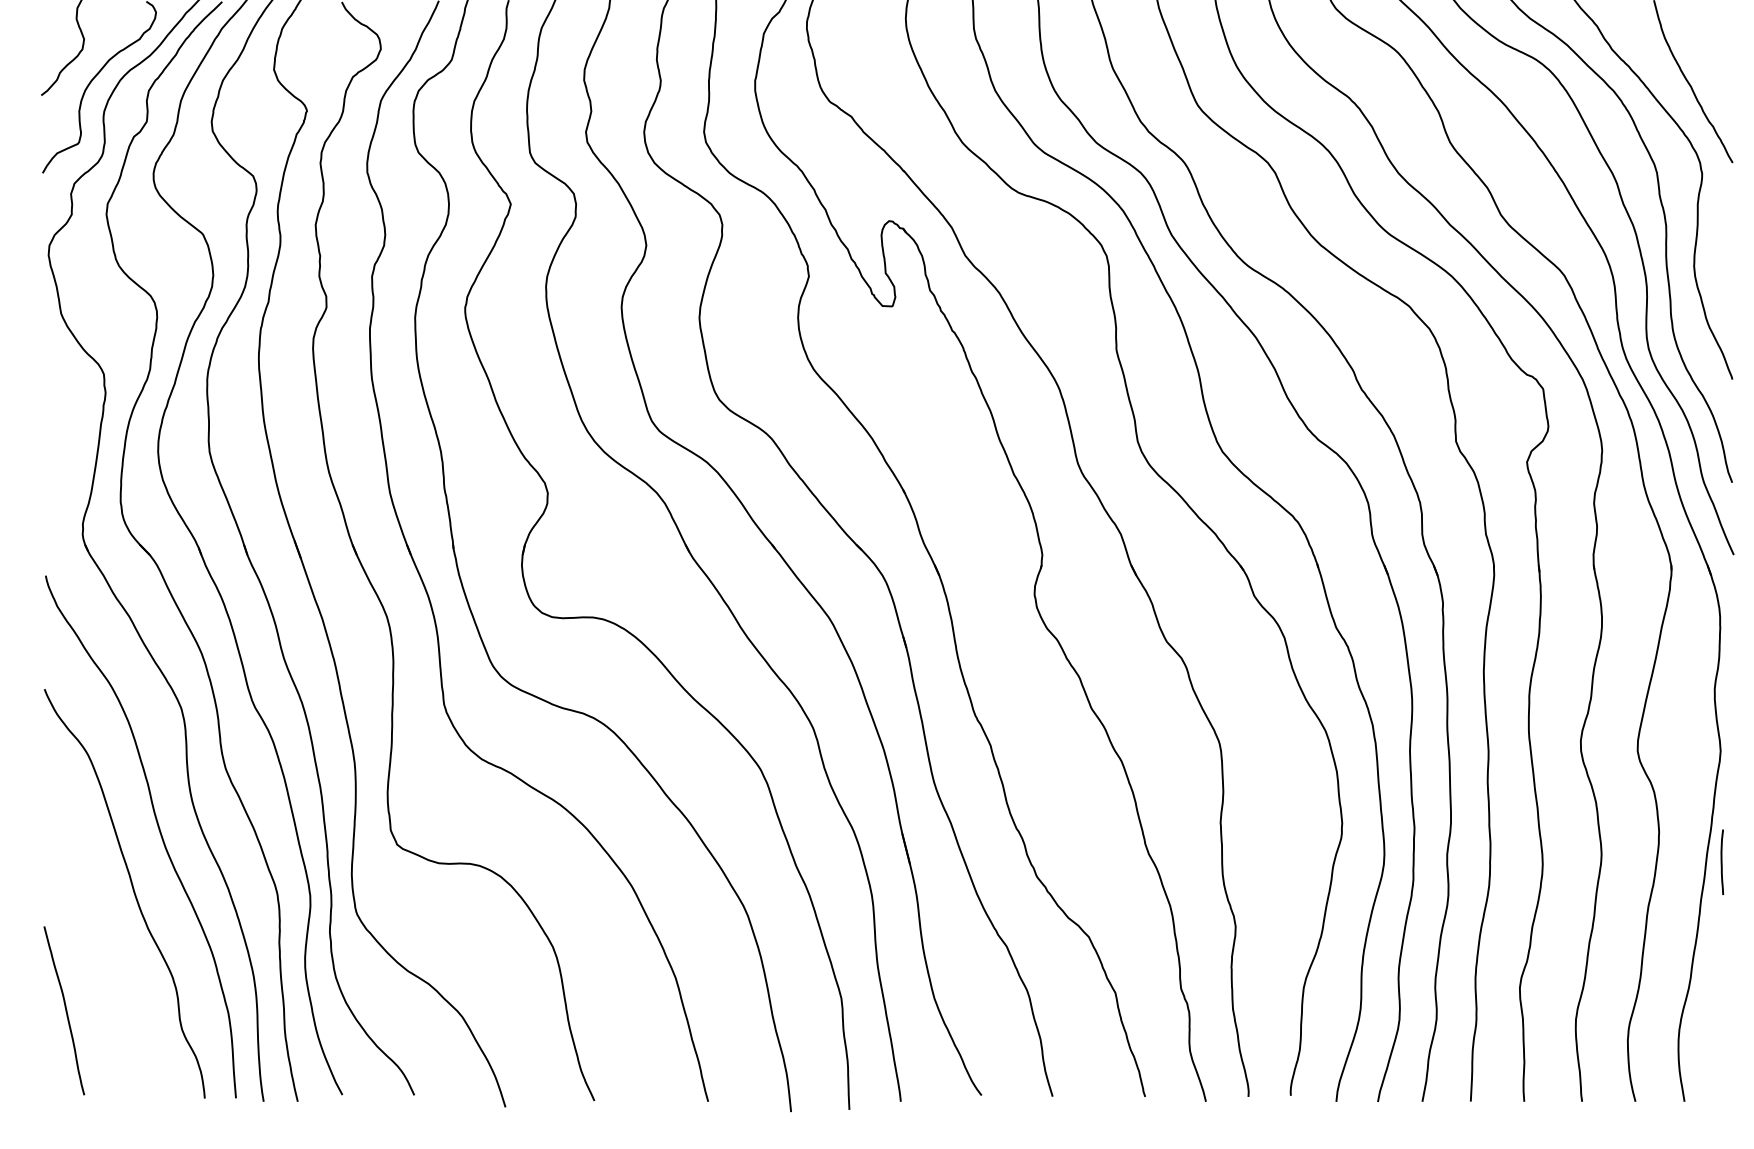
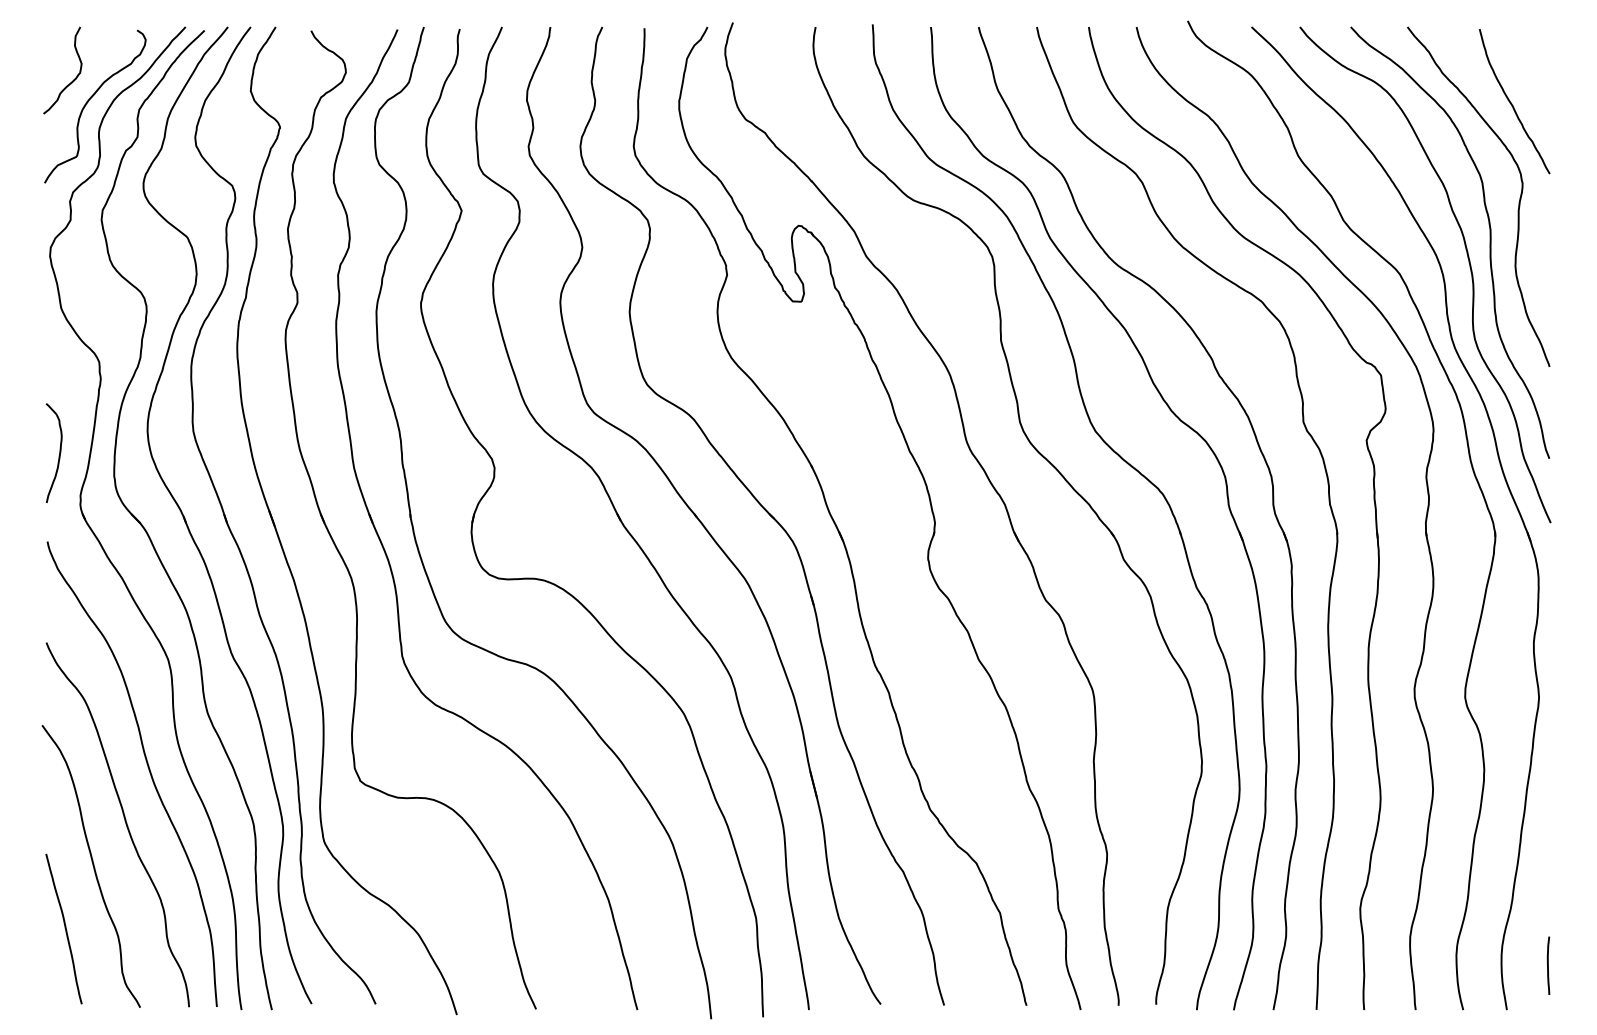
curve: (58, 479) -> (58, 455), added
curve: (1722, 861) -> (1548, 965), moved
curve: (96, 939) -> (92, 865), added

